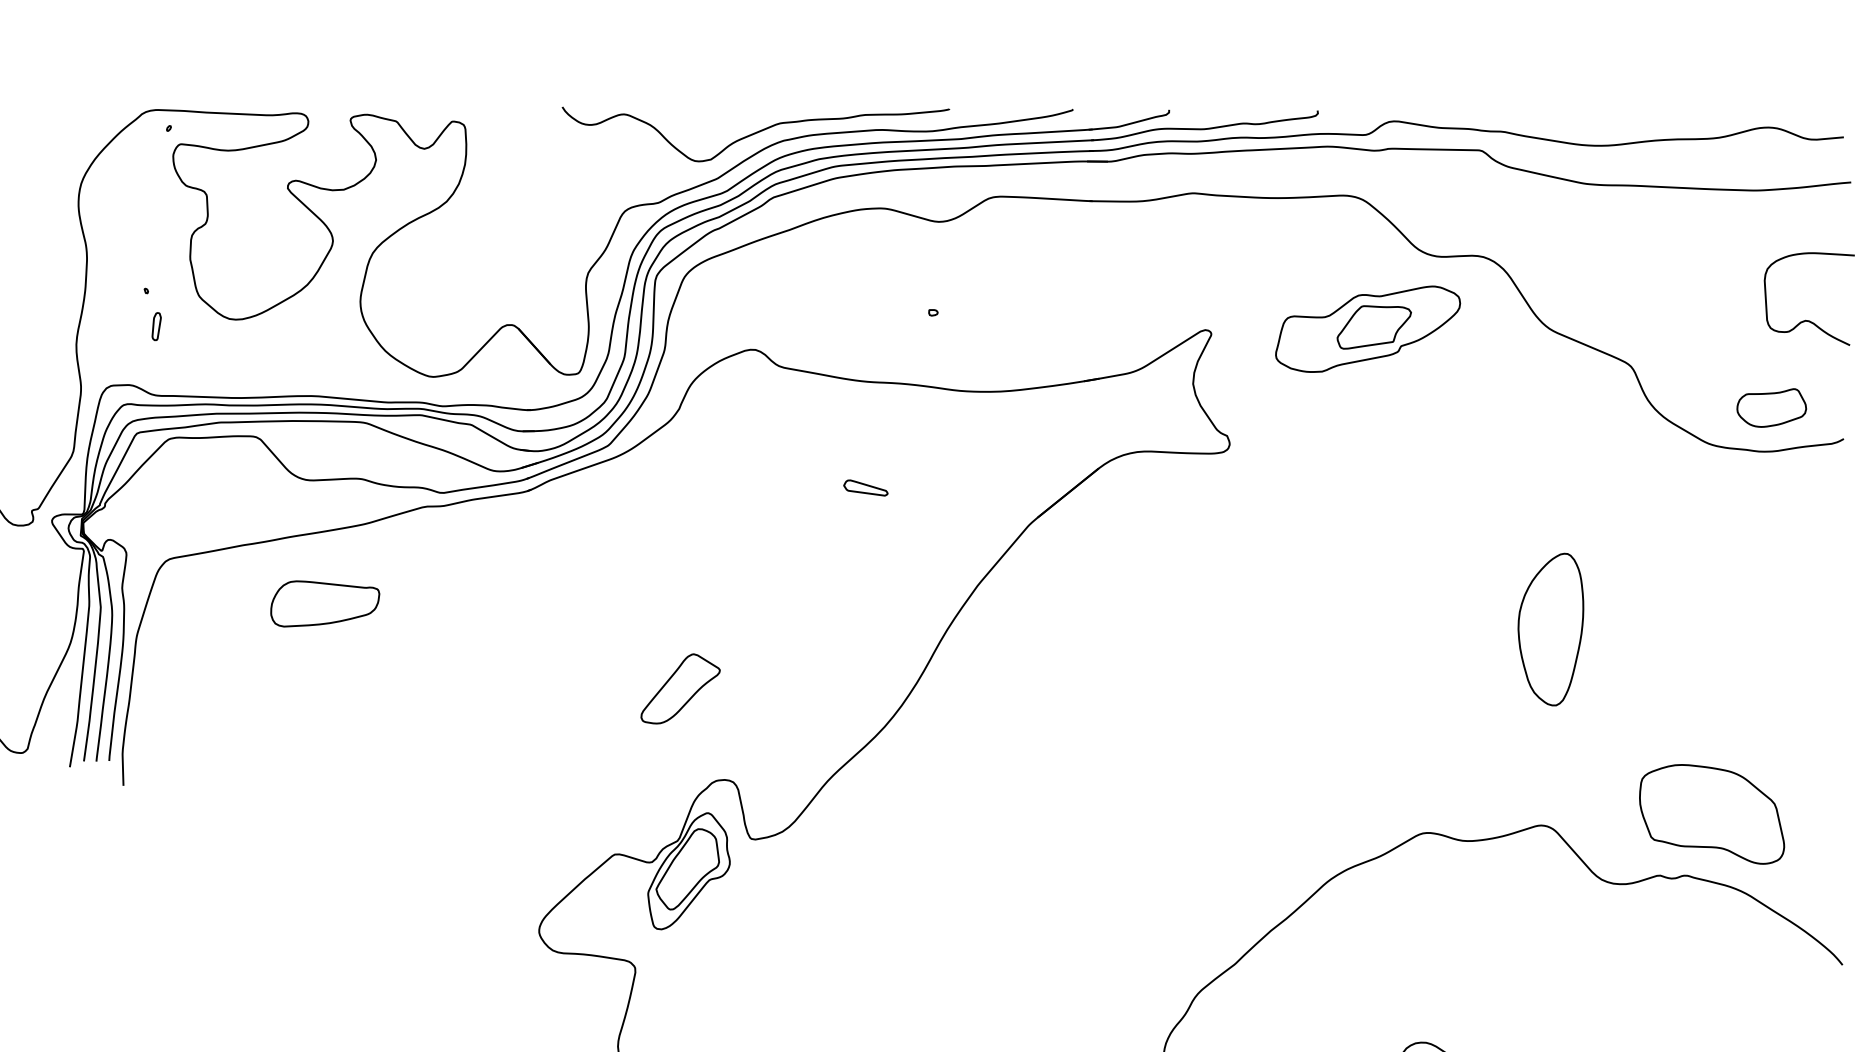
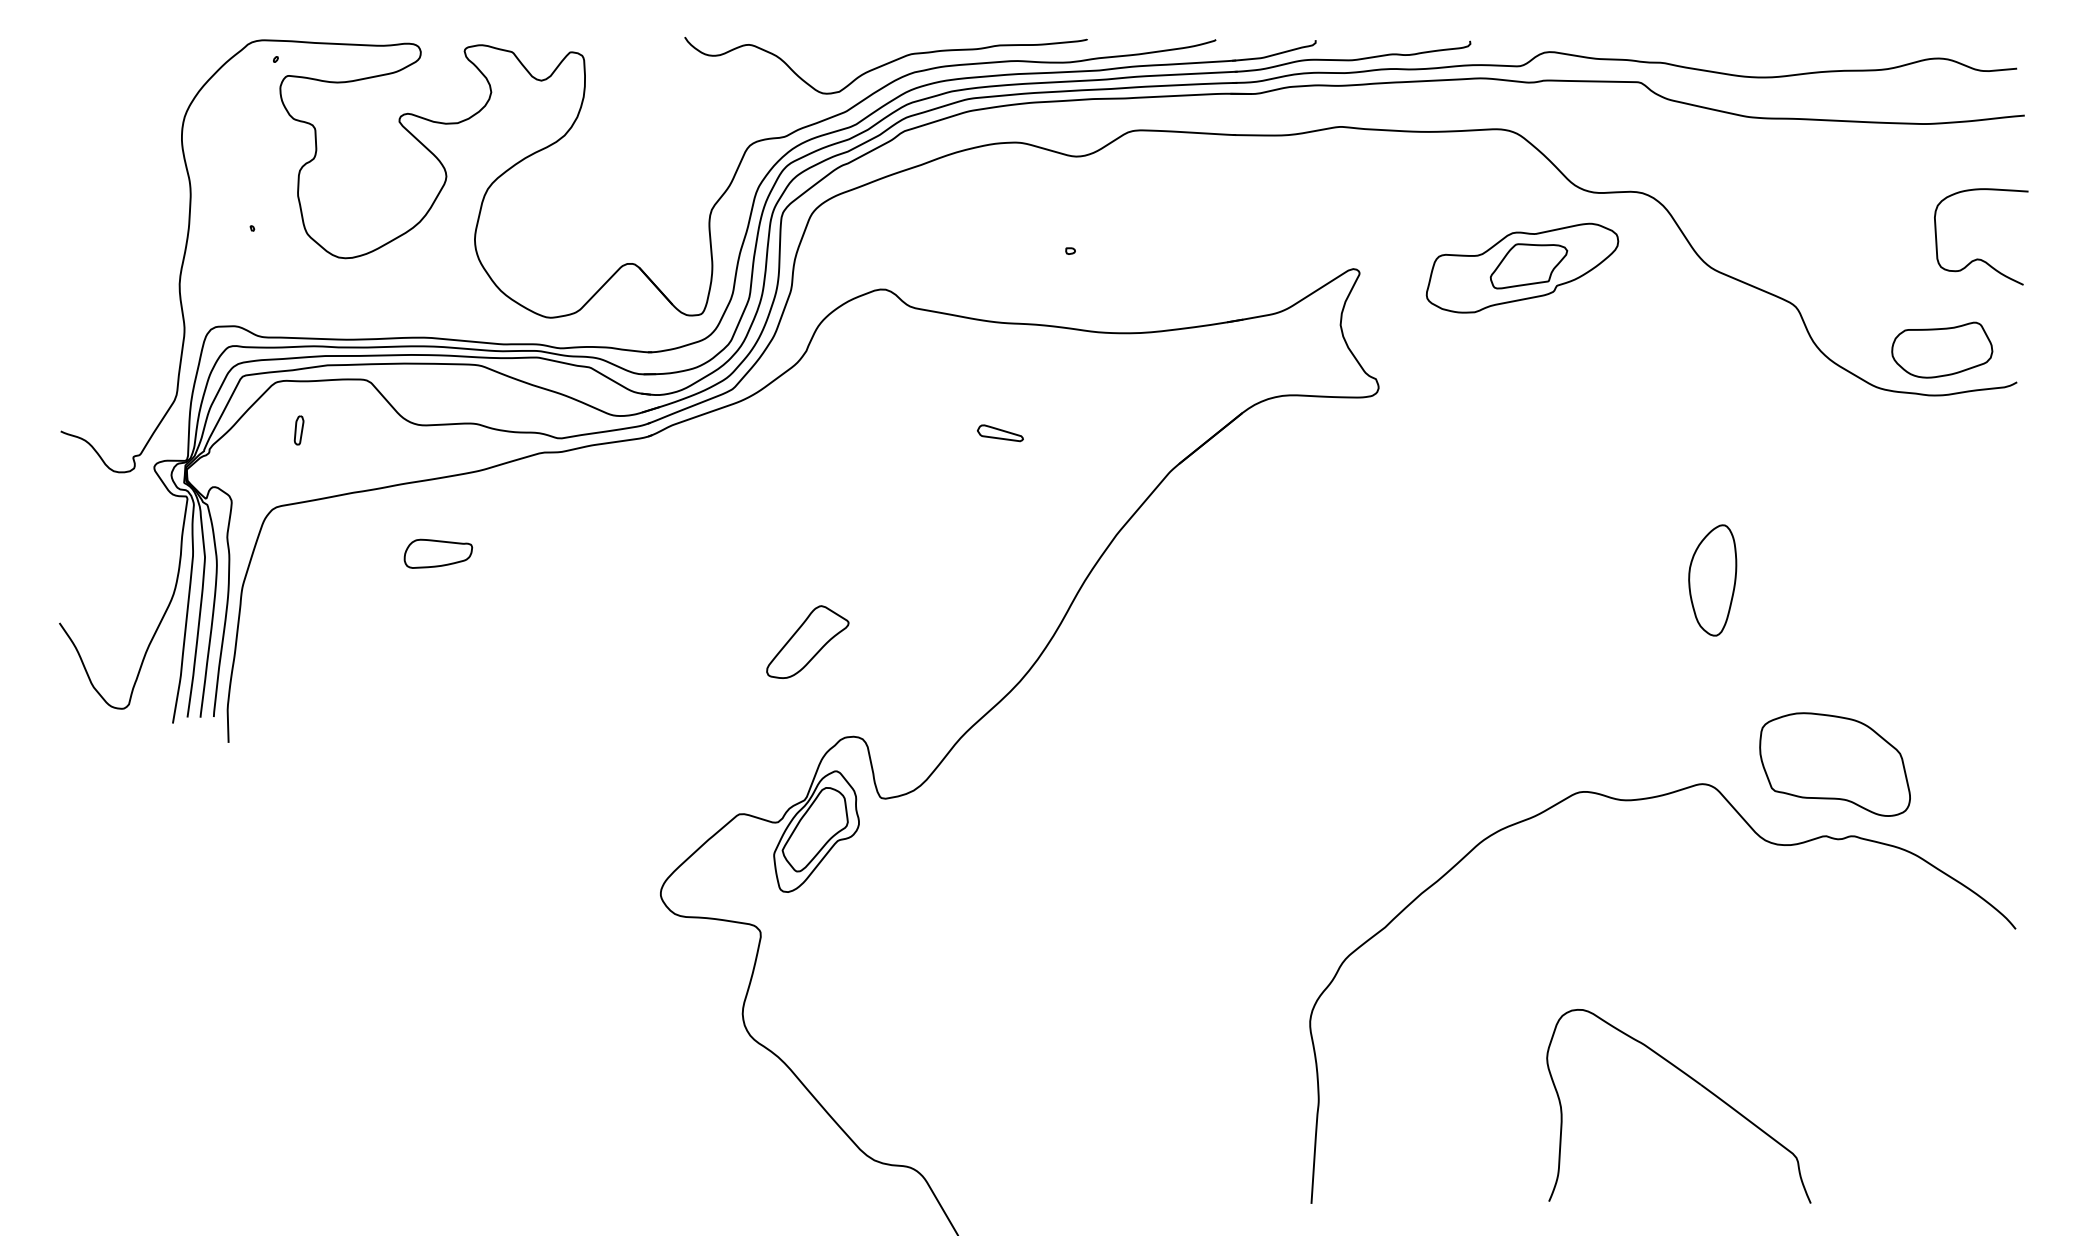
part: (156, 326) -> (298, 430), moved
part: (1771, 407) -> (1941, 349), size x1.4
part: (325, 603) -> (438, 553), size x0.6
part: (1550, 629) -> (1712, 580), size x0.7
part: (1711, 814) -> (1834, 764), moved

